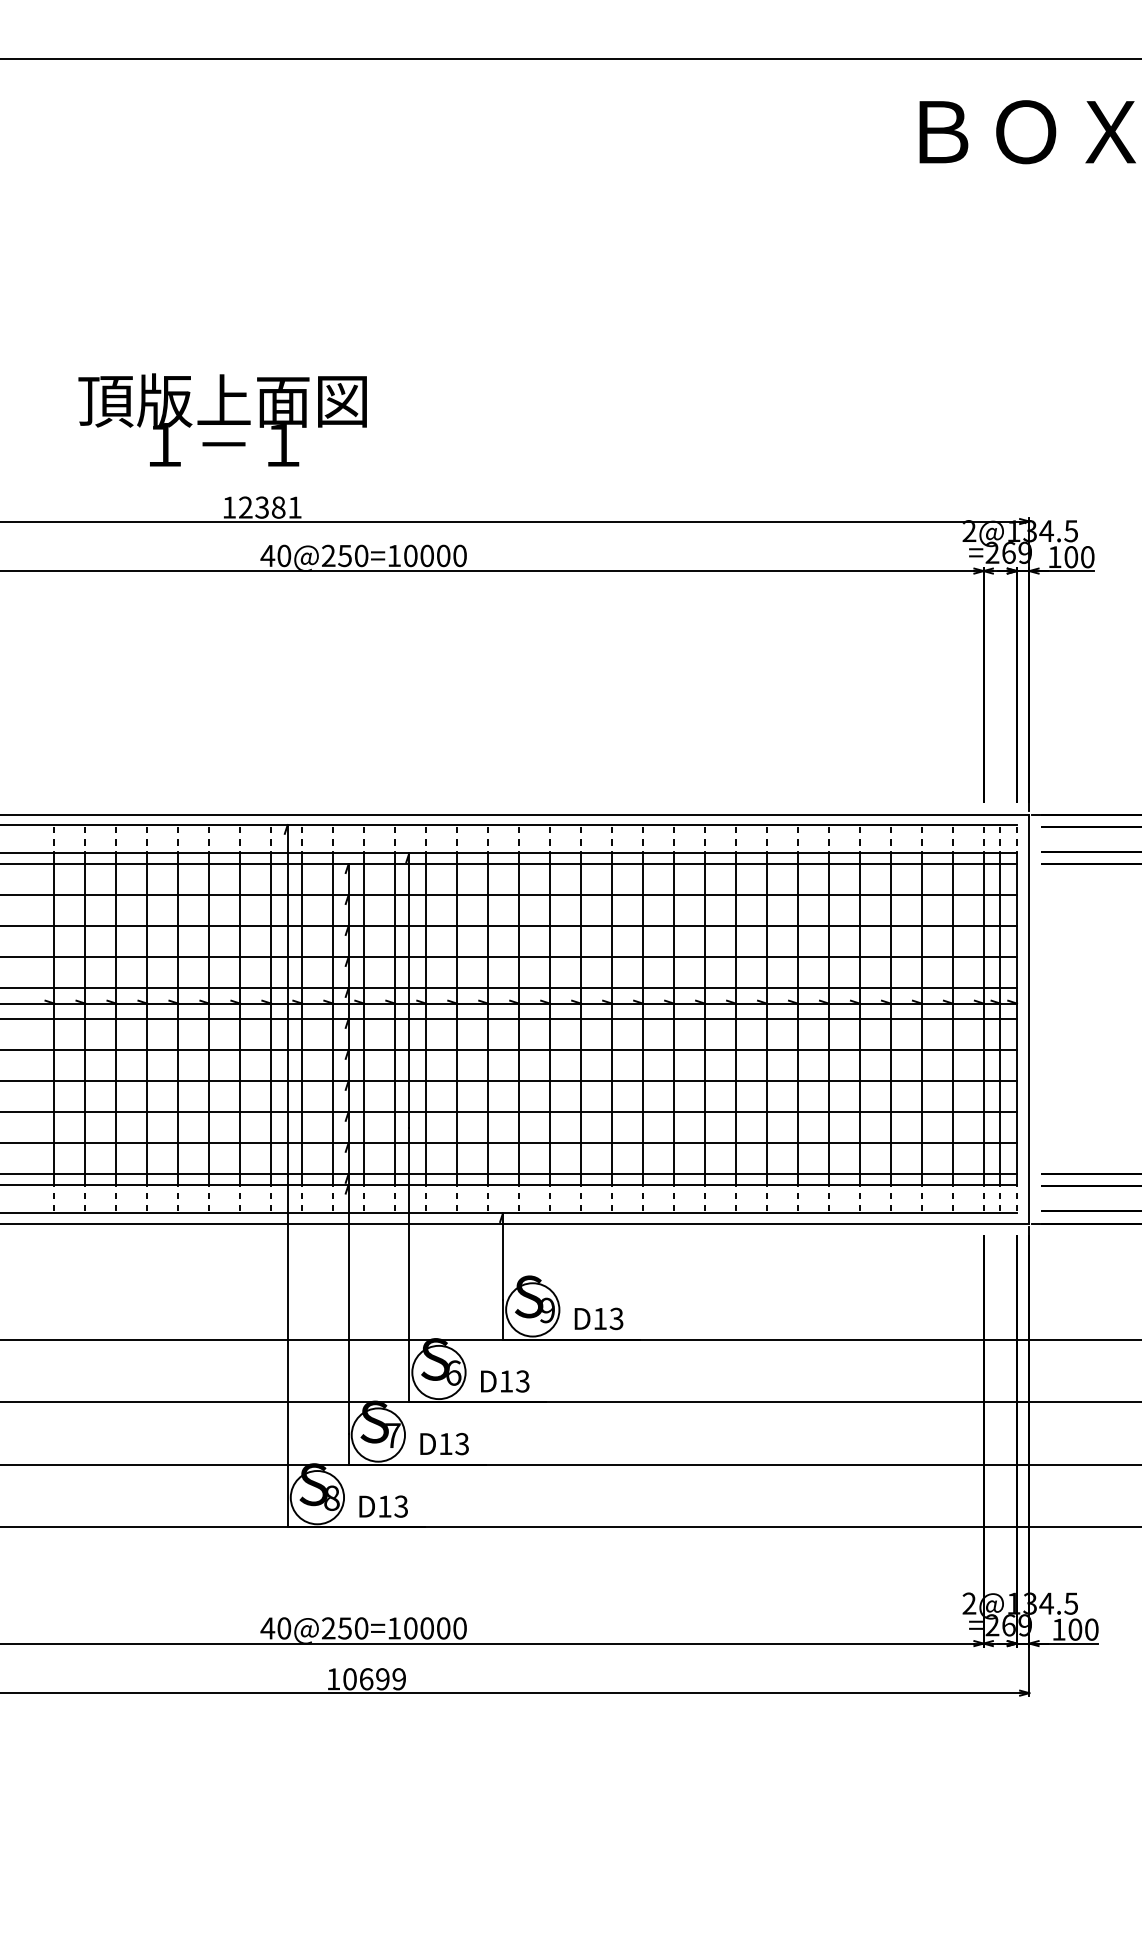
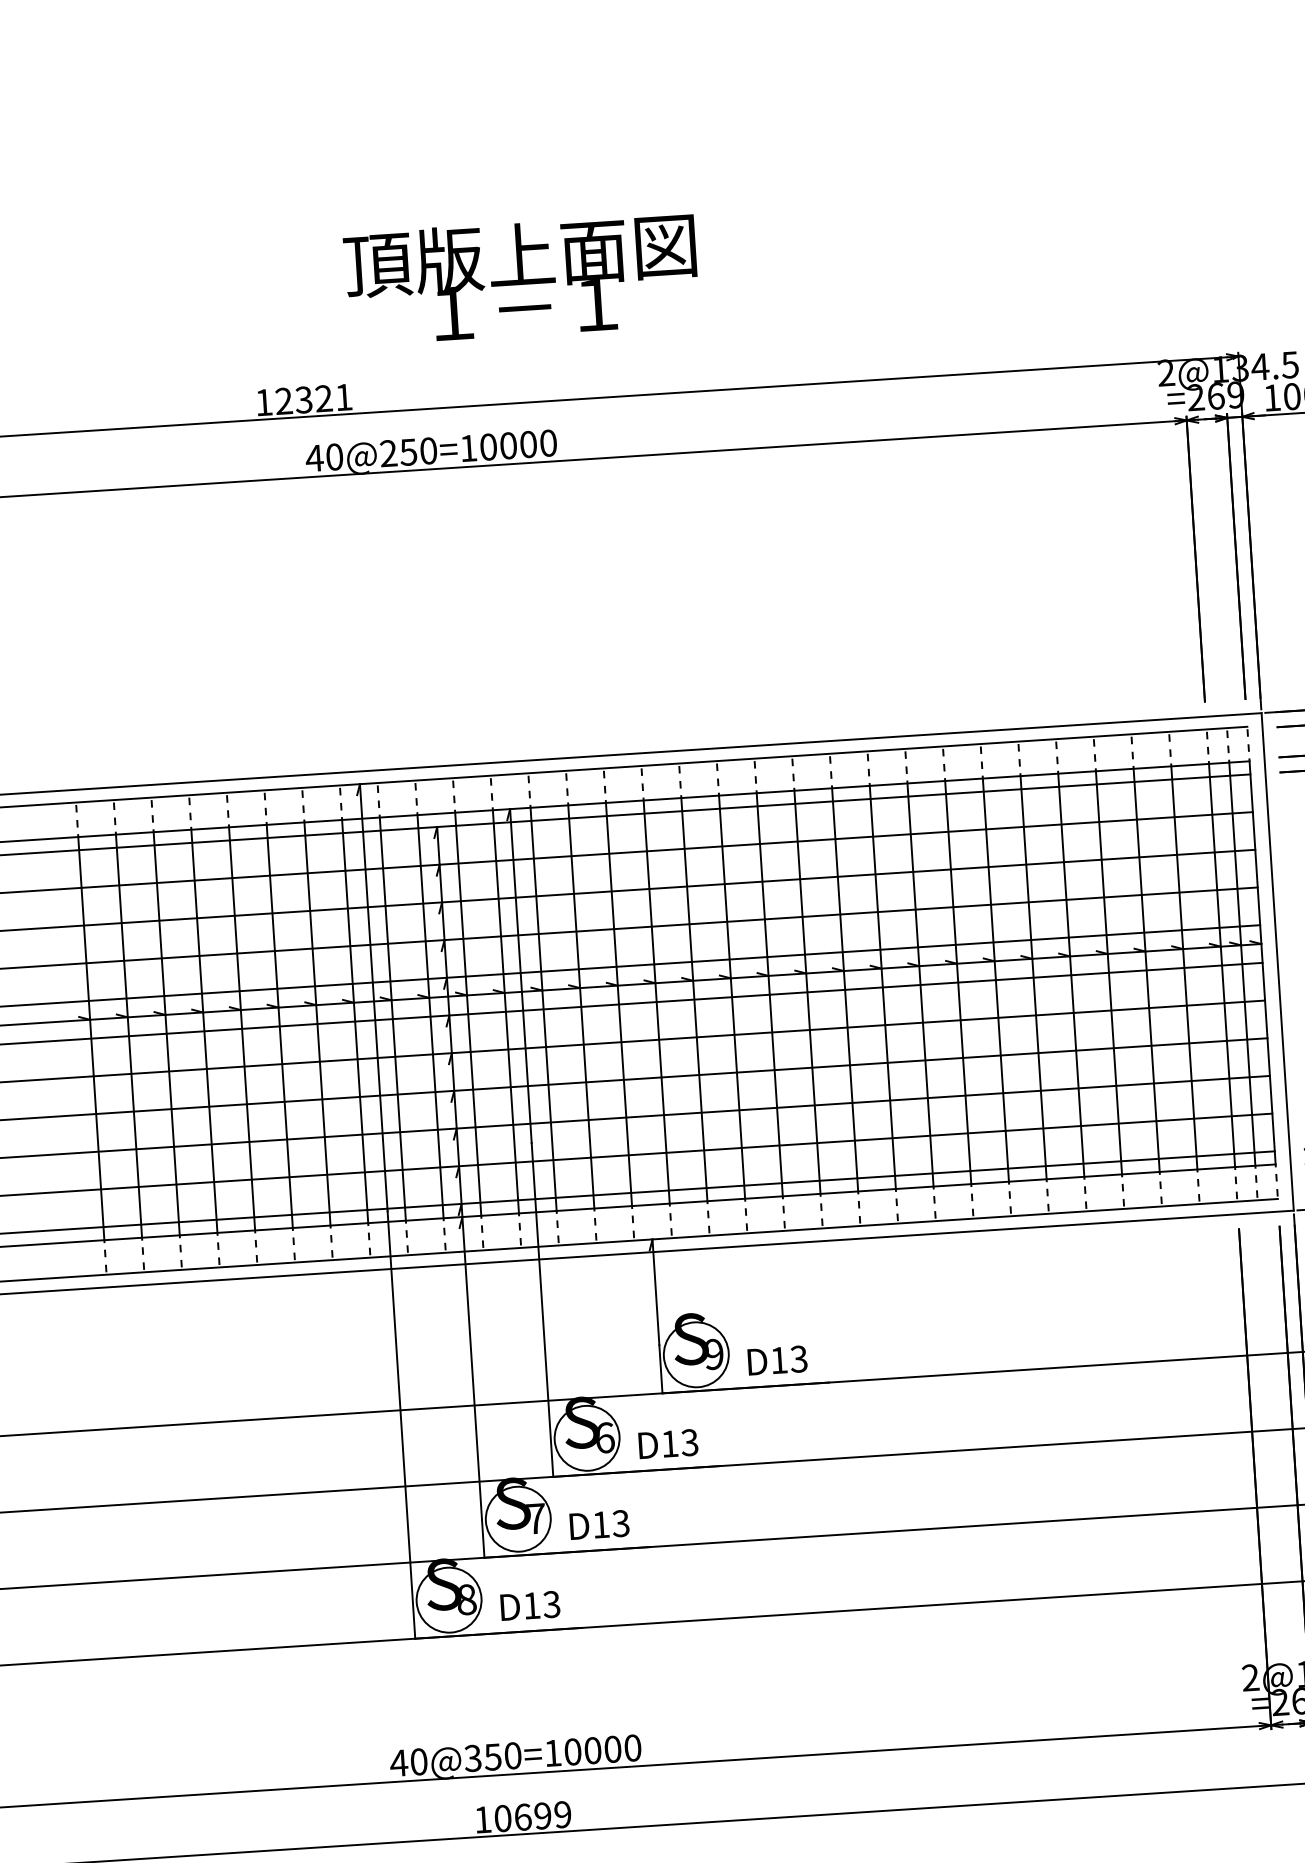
text: (222, 419) -> (521, 278), moved
text: (278, 507) -> (323, 398), 12381 -> 12321
text: (328, 1628) -> (472, 1758), 40@250=10000 -> 40@350=10000

